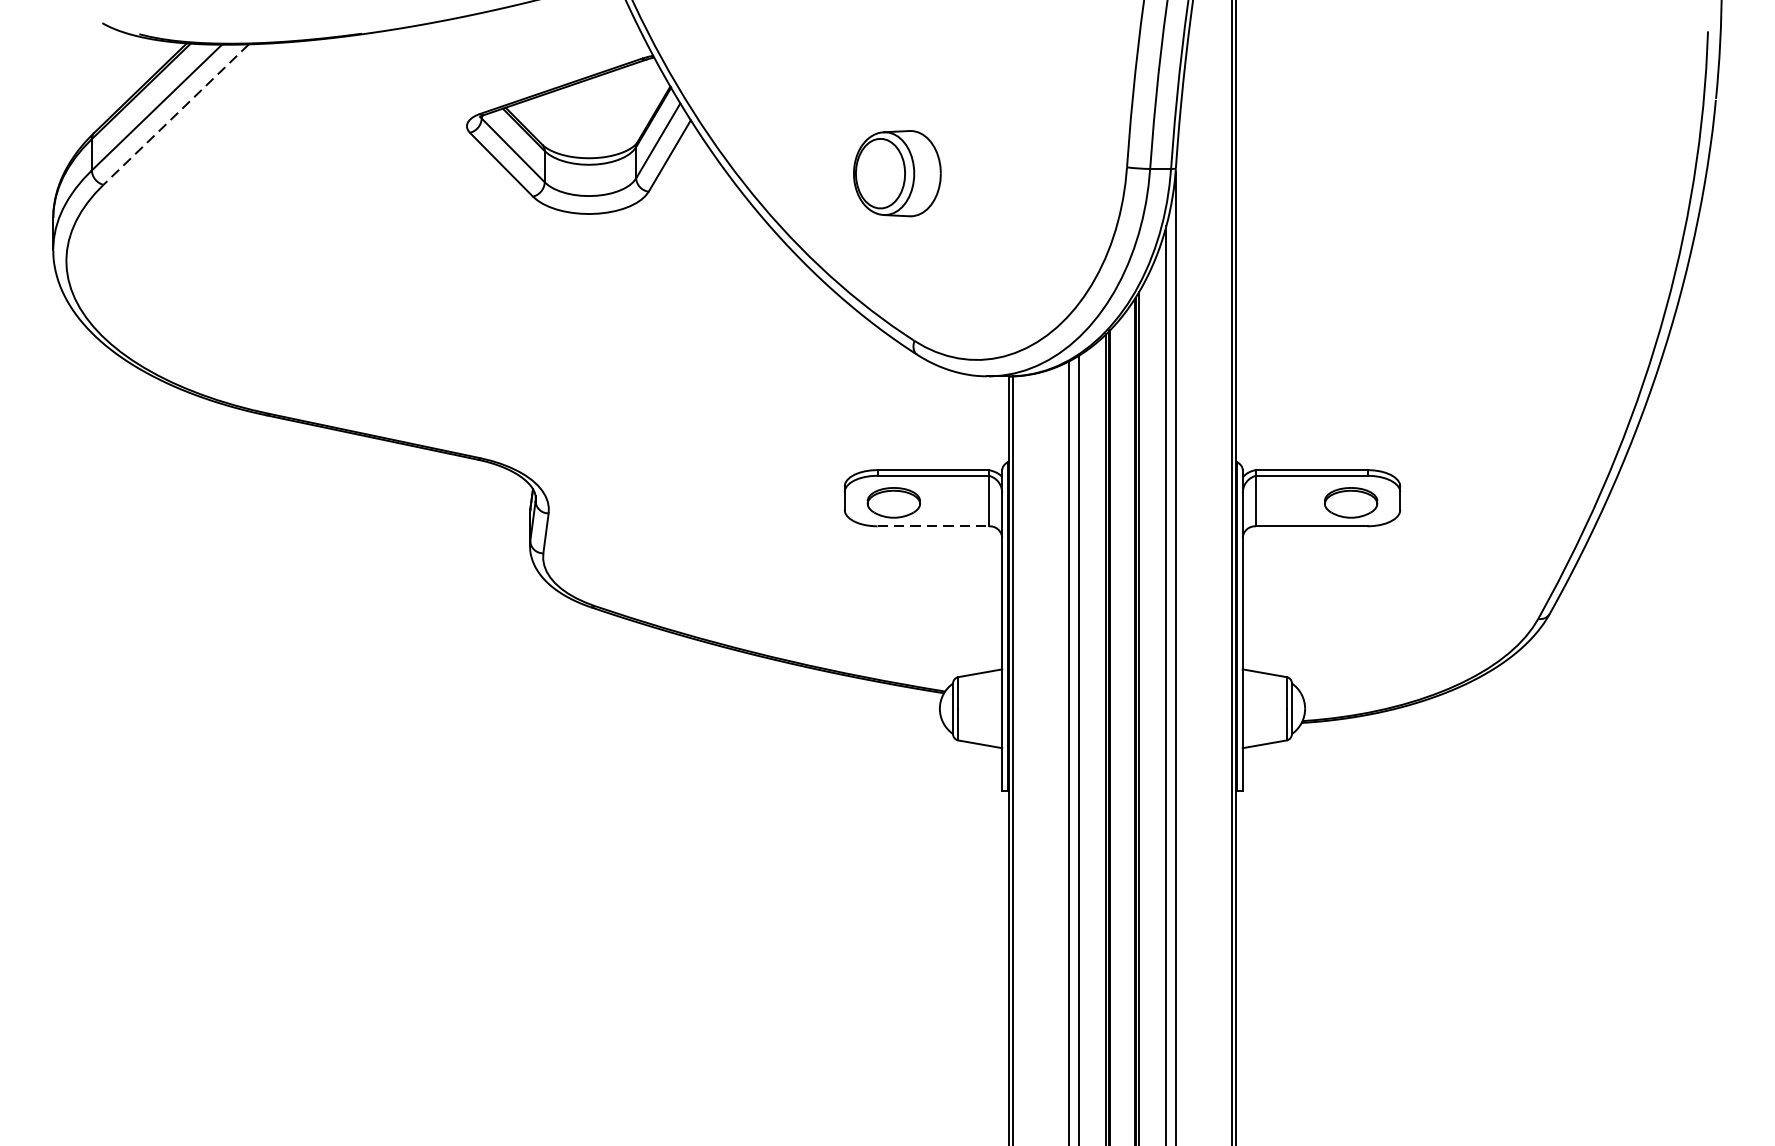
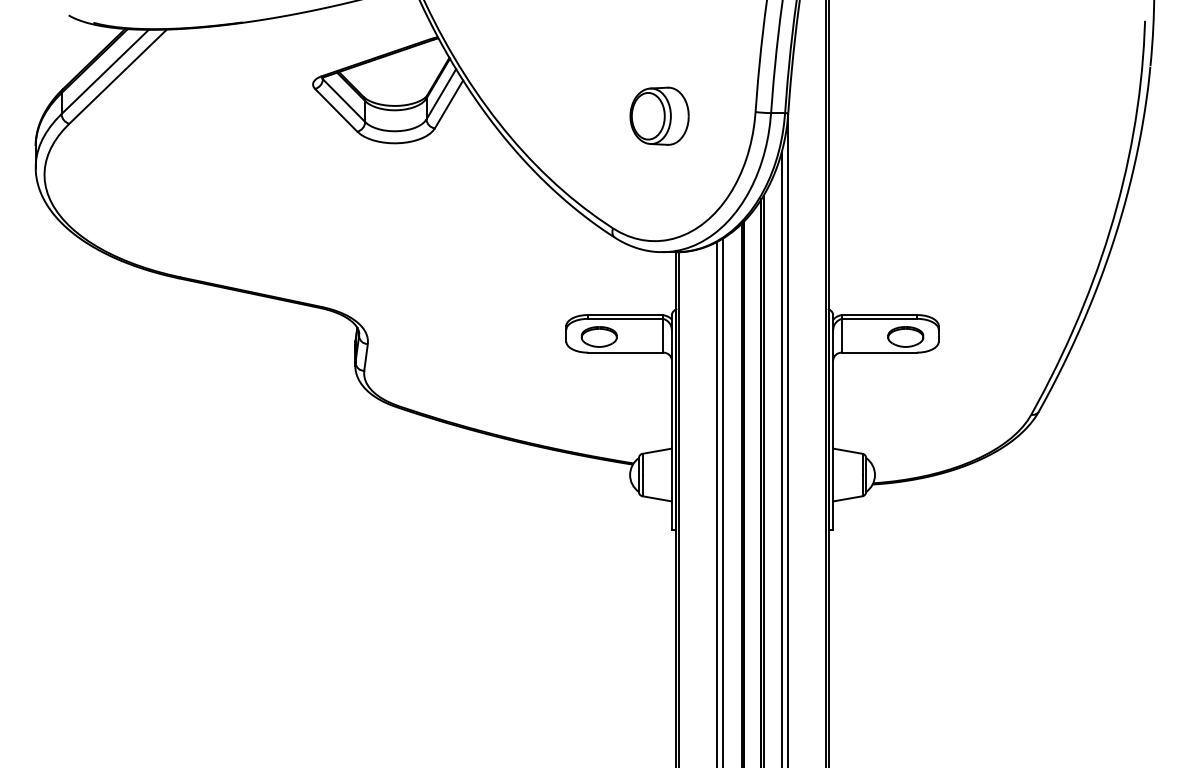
line: (176, 114) -> (118, 76), dashed -> solid
part: (897, 172) -> (659, 115), moved
line: (934, 526) -> (626, 352), dashed -> solid

